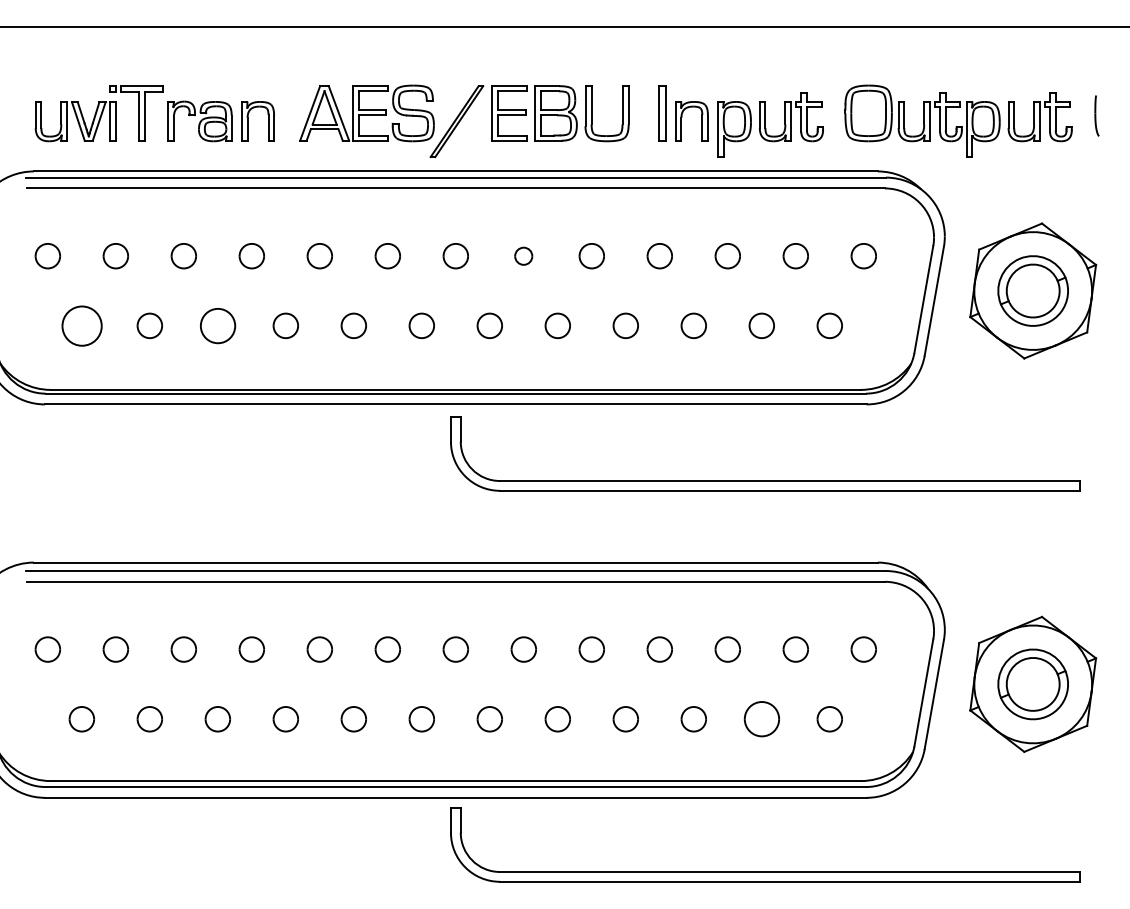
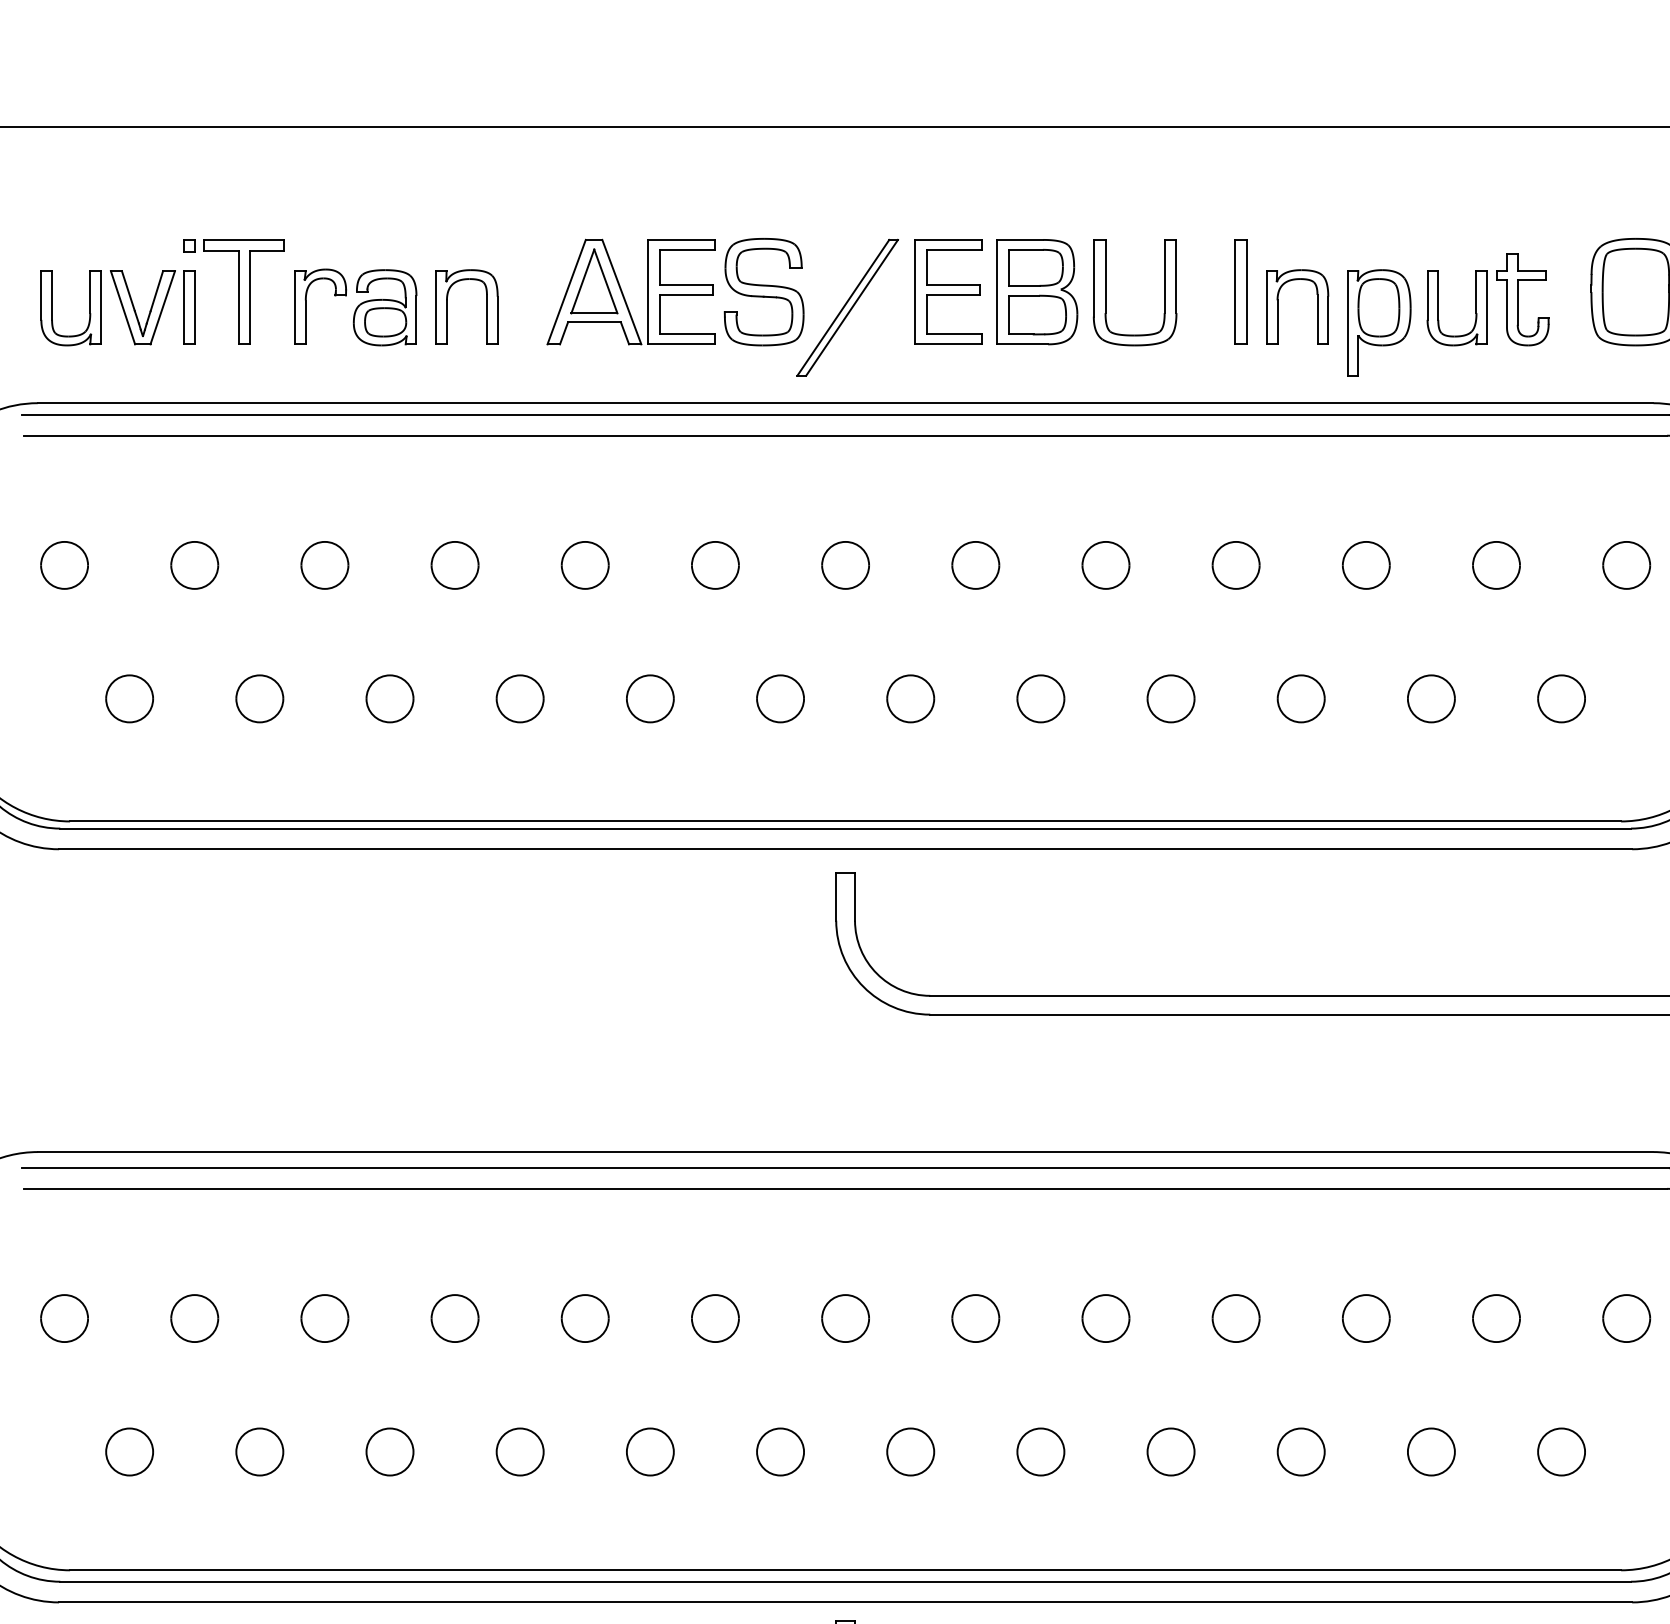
part: (523, 256) -> (975, 566), size x1.43
part: (81, 325) -> (128, 698), size x0.62
part: (217, 325) -> (389, 698), size x0.71
part: (761, 719) -> (1430, 1452), size x0.71

